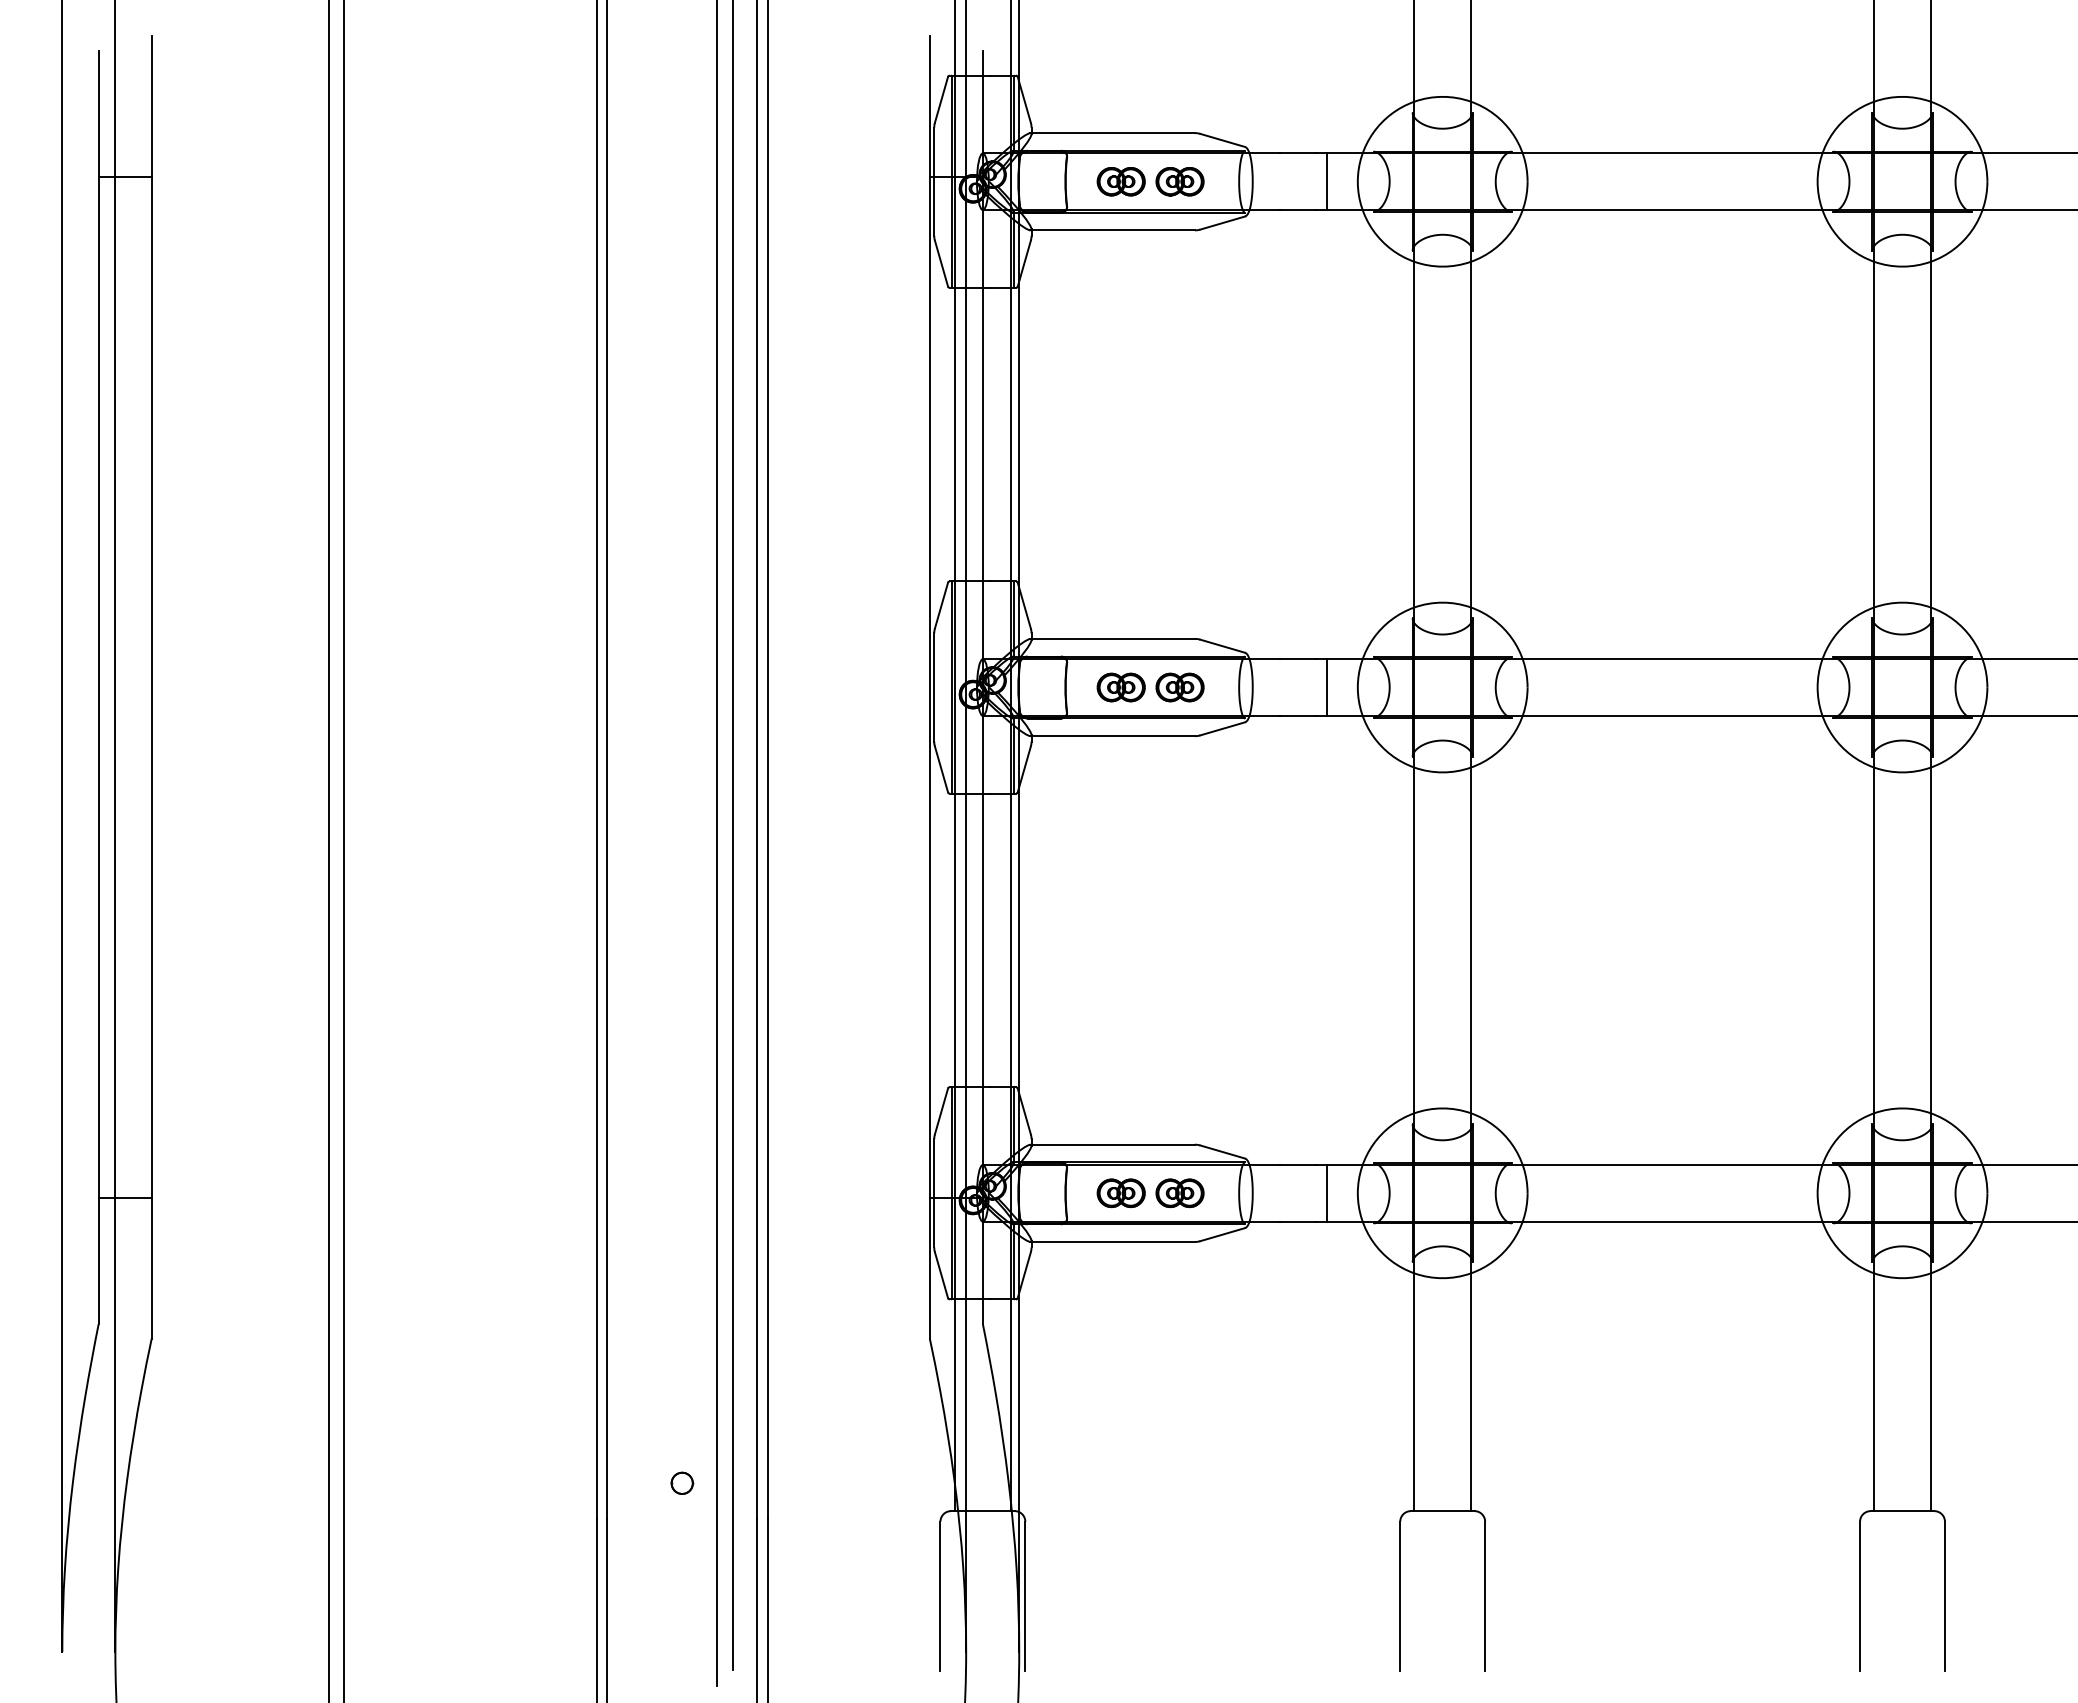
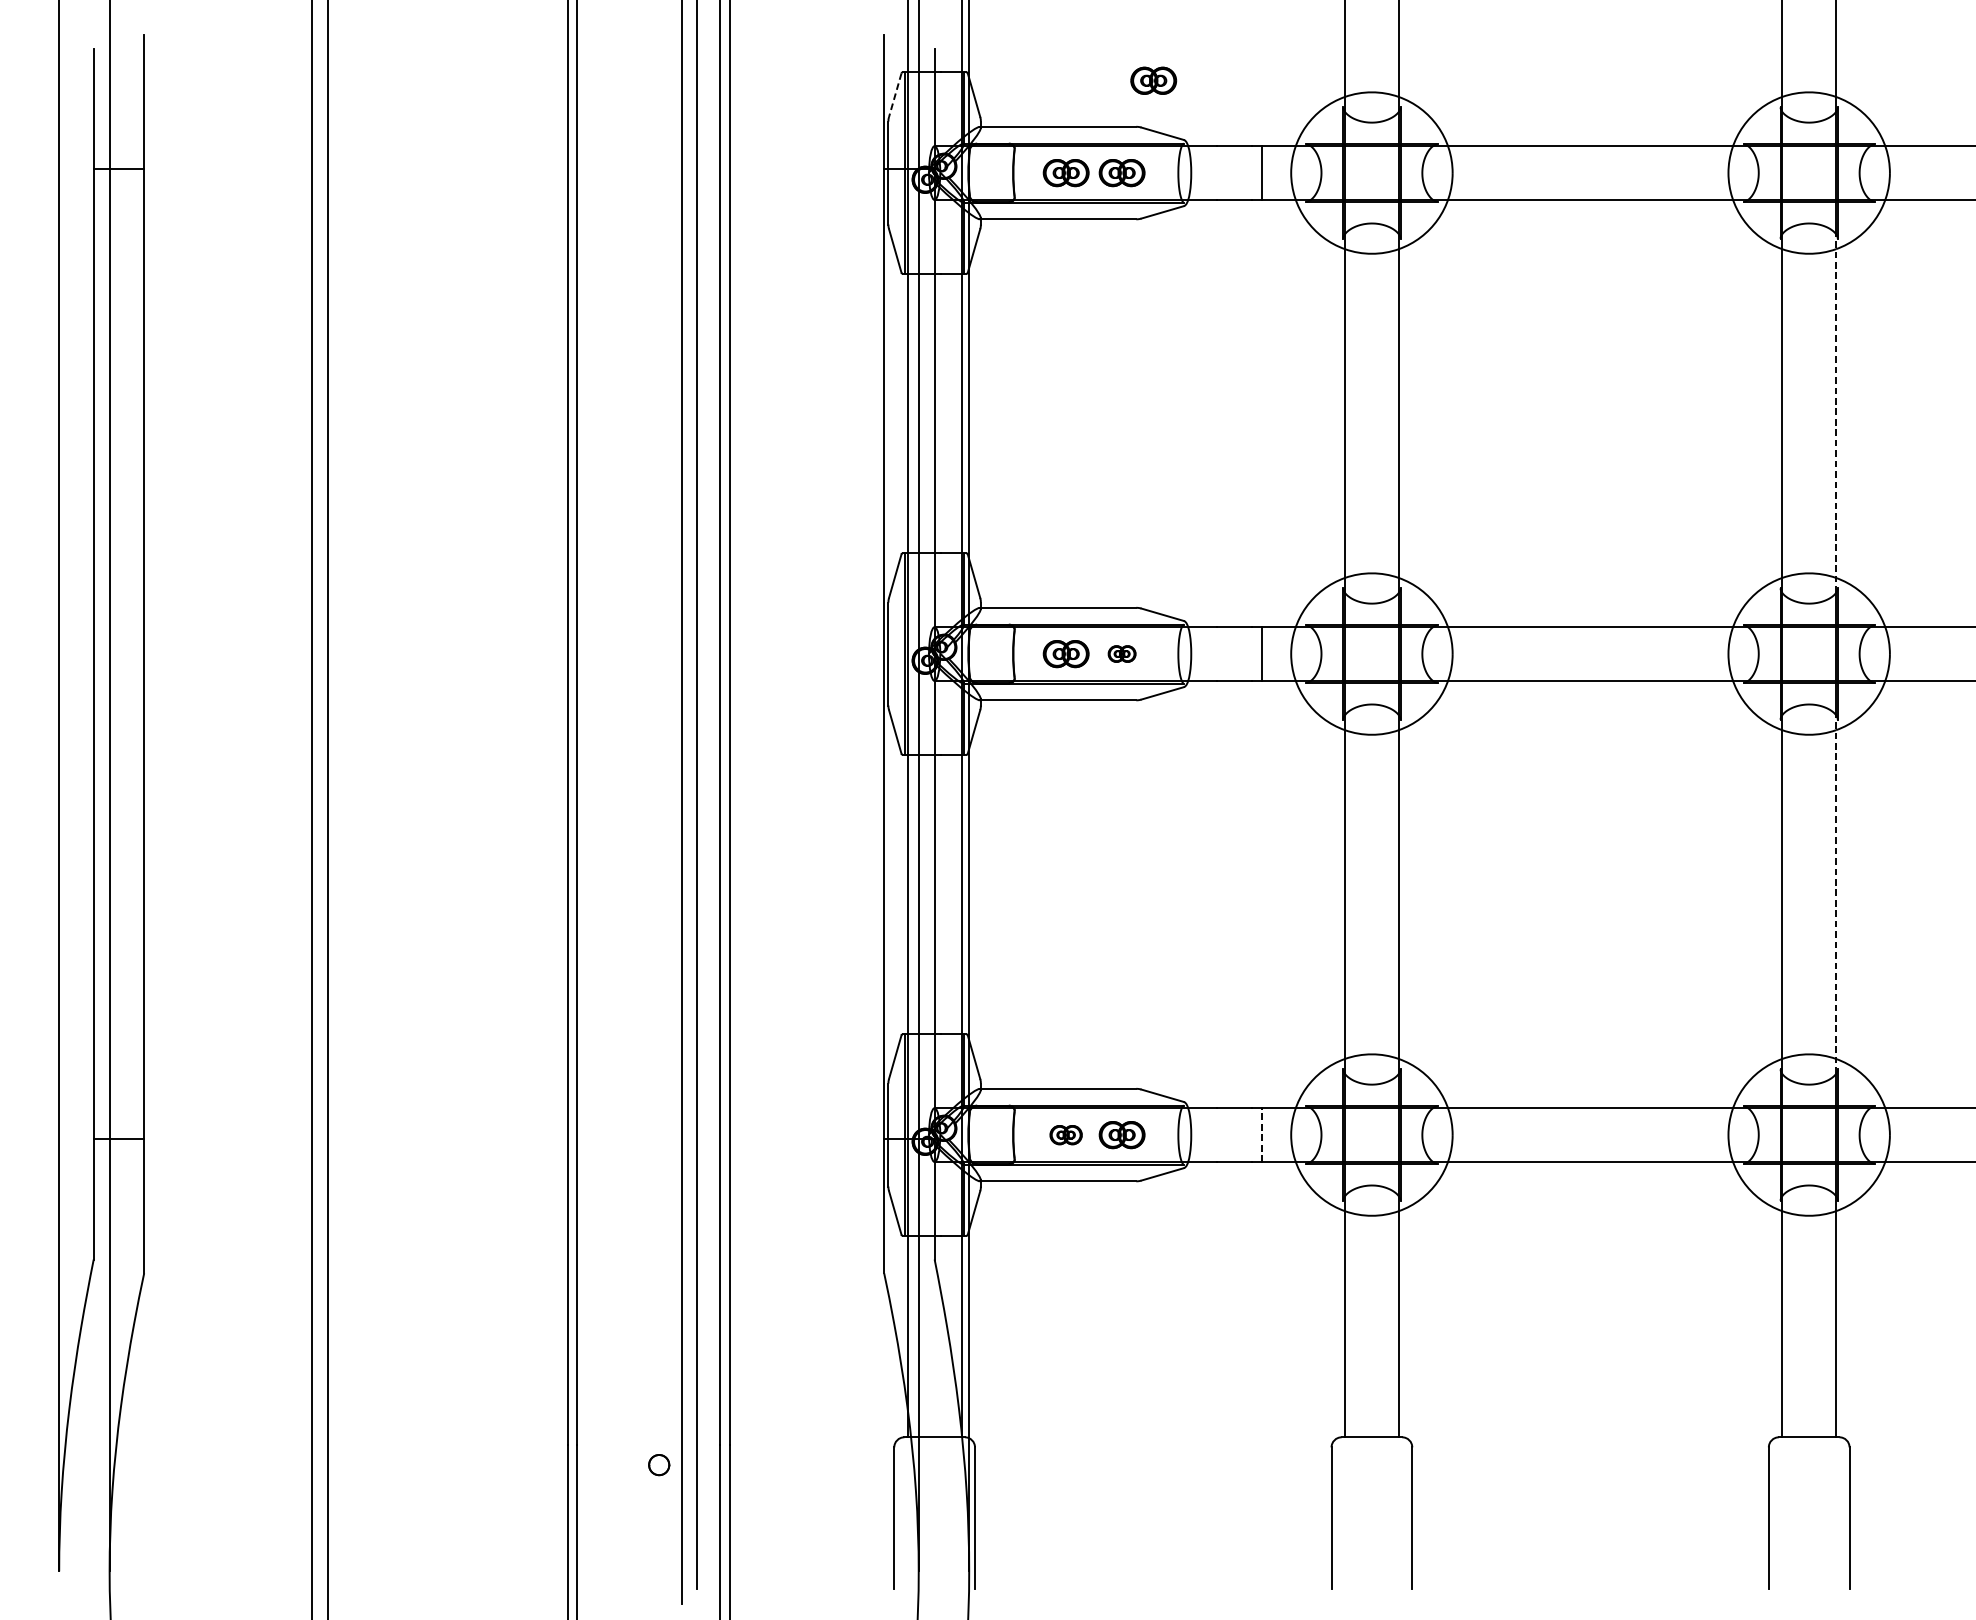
part: (1212, 84) -> (1152, 80), added
line: (941, 99) -> (895, 94), solid -> dashed
line: (1930, 434) -> (1835, 413), solid -> dashed
part: (1179, 687) -> (1121, 654), size x0.6
line: (1930, 940) -> (1835, 894), solid -> dashed
line: (1327, 1192) -> (1262, 1134), solid -> dashed
part: (1120, 1193) -> (1065, 1135), size x0.7
part: (682, 1482) -> (659, 1464), moved

